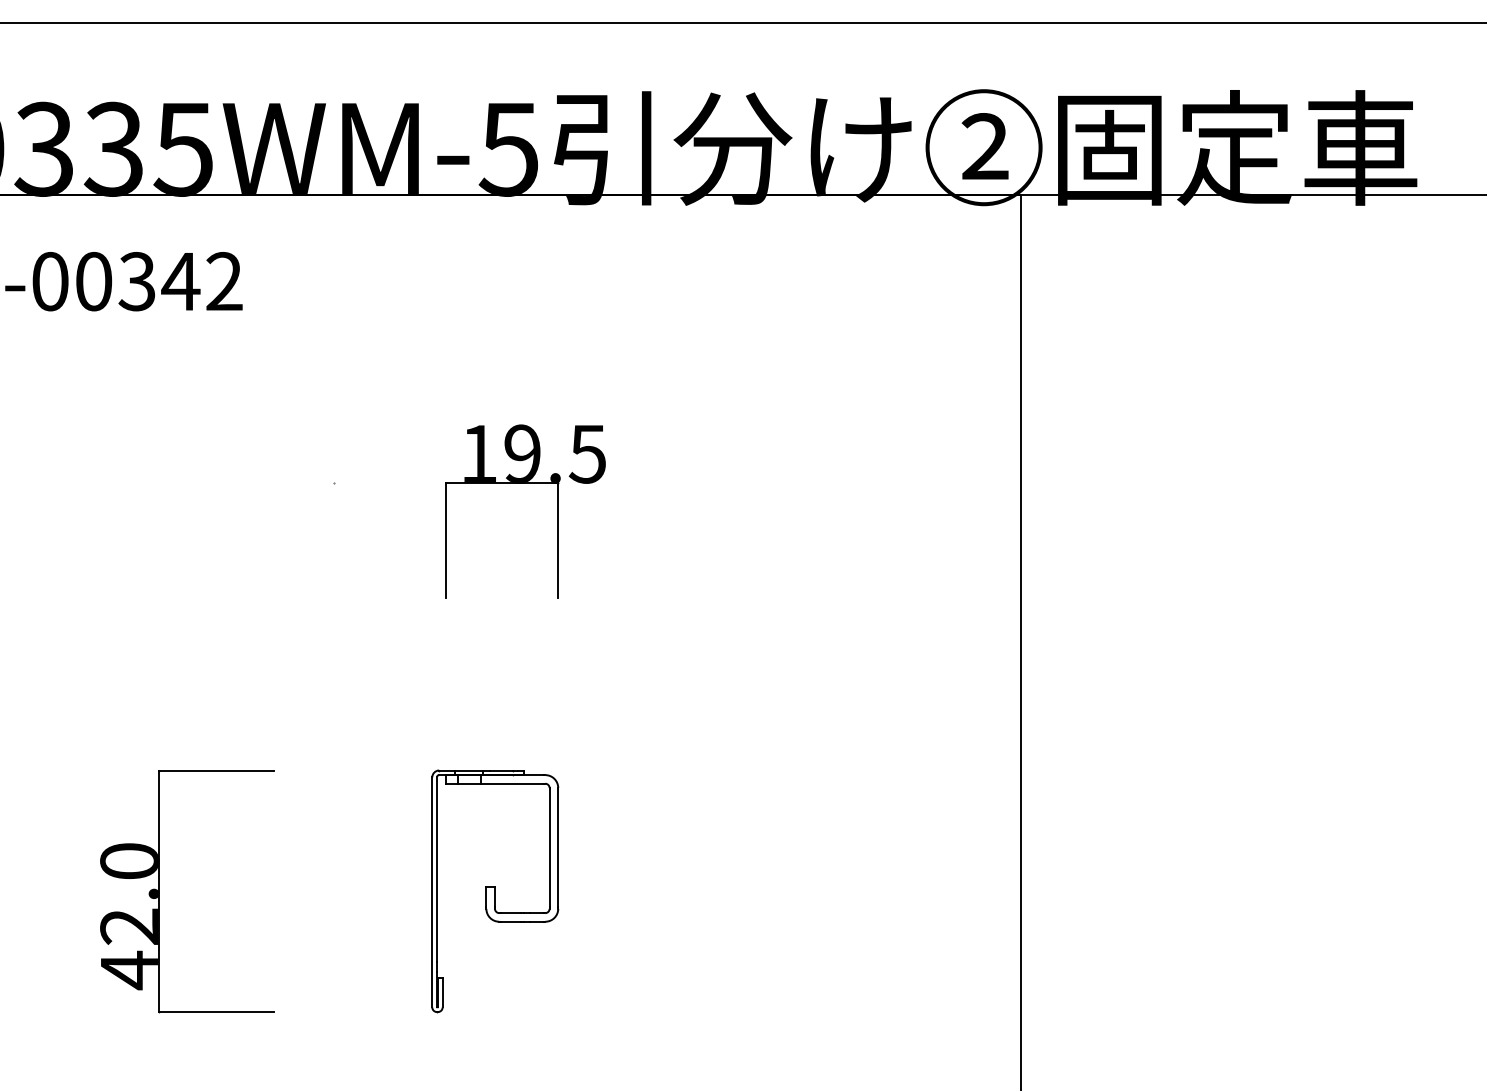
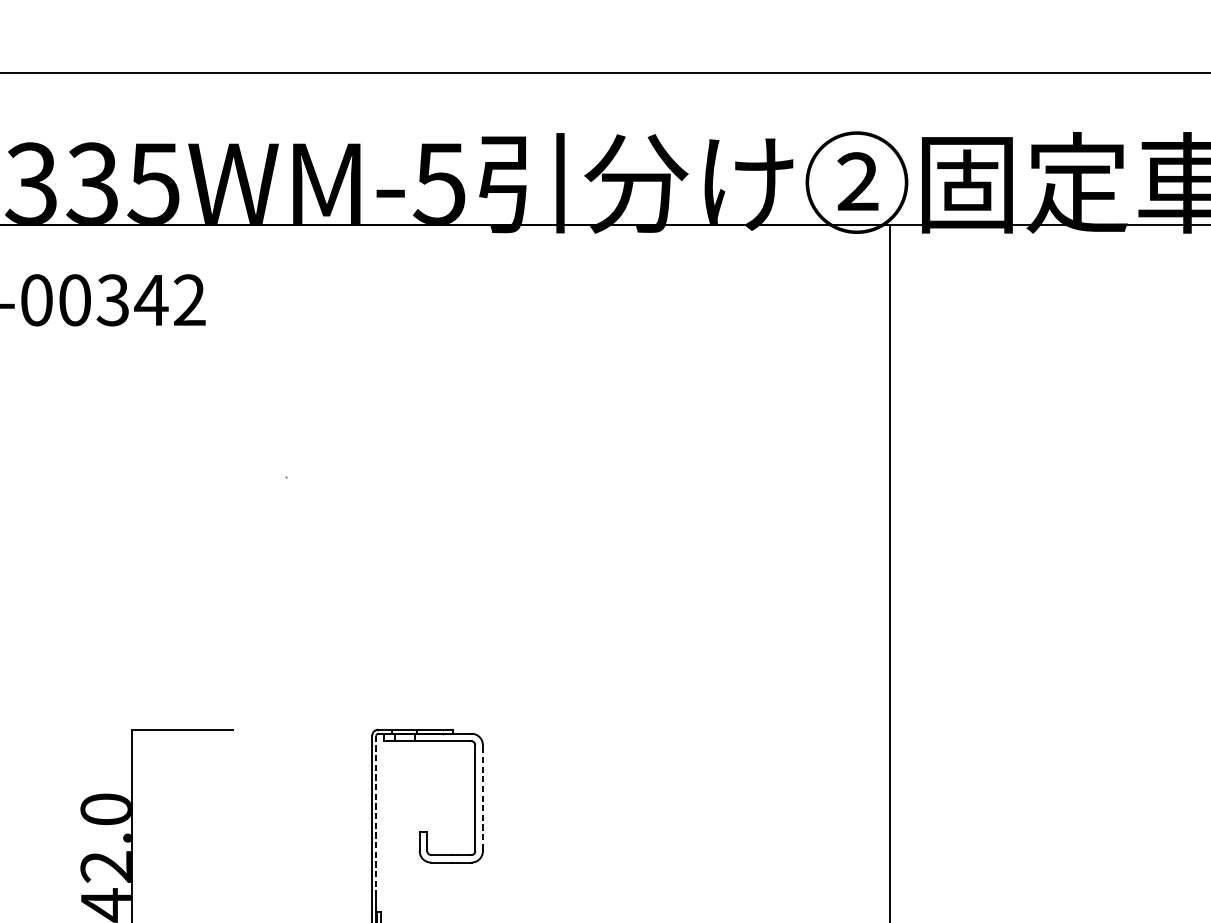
part: (525, 483) -> (454, 477), removed
line: (558, 848) -> (483, 798), solid -> dashed
line: (436, 870) -> (375, 817), solid -> dashed

